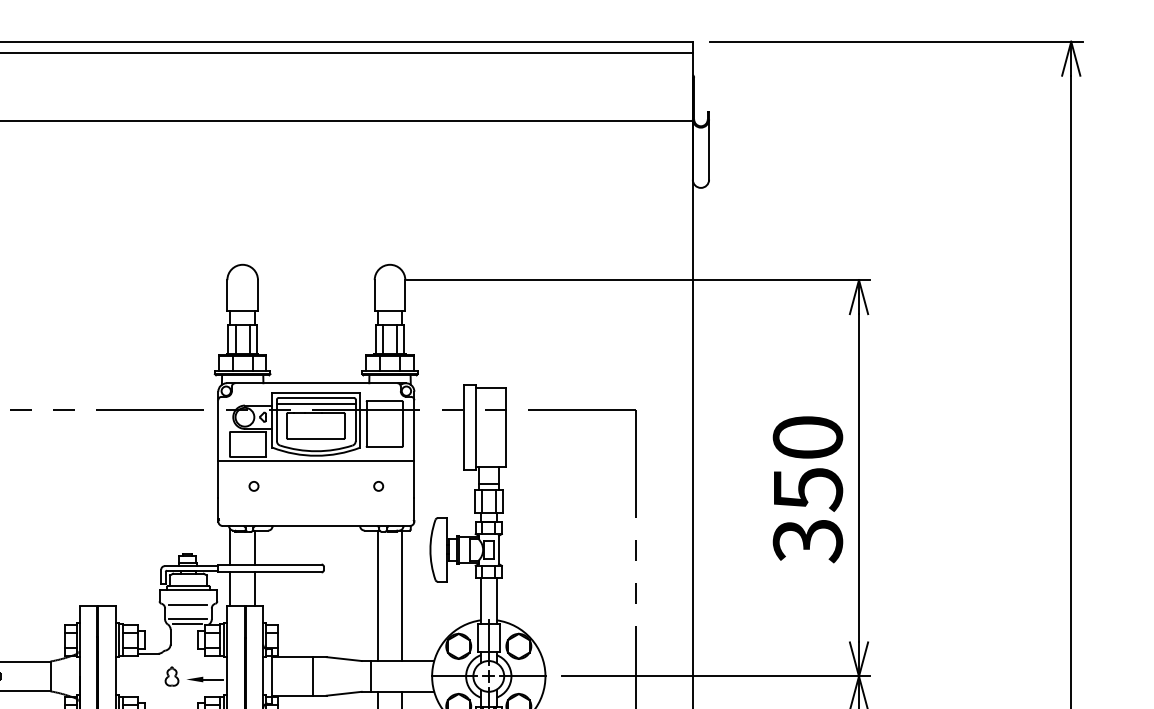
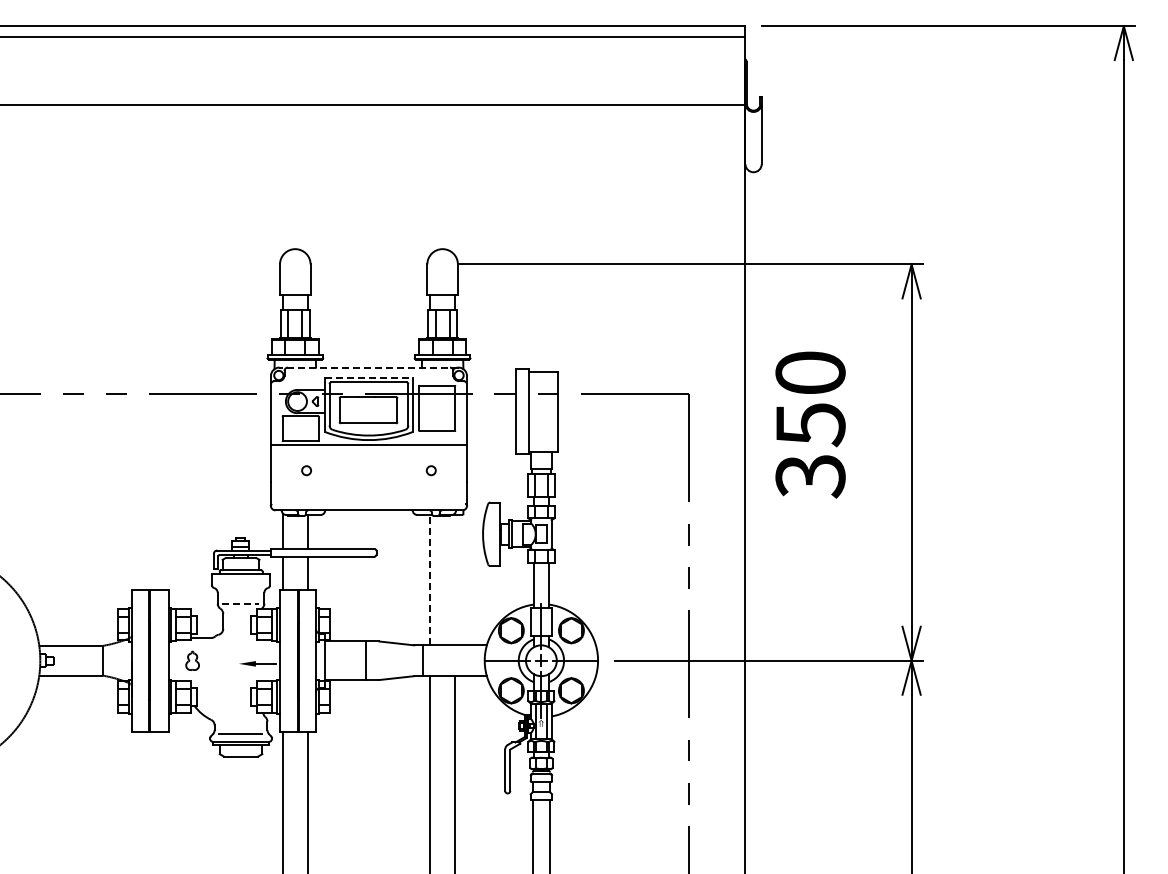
line: (315, 383) -> (368, 367), solid -> dashed
line: (315, 393) -> (368, 377), solid -> dashed
line: (315, 404) -> (368, 388), removed
text: (807, 489) -> (810, 424), moved
line: (377, 595) -> (430, 579), solid -> dashed
line: (401, 595) -> (454, 579), removed
line: (187, 605) -> (240, 589), removed
line: (187, 619) -> (240, 603), solid -> dashed
line: (187, 624) -> (240, 608), removed
part: (171, 676) -> (192, 660), moved

